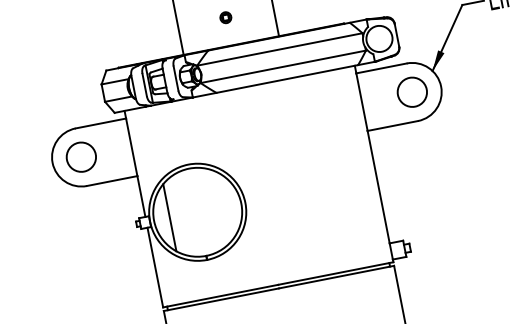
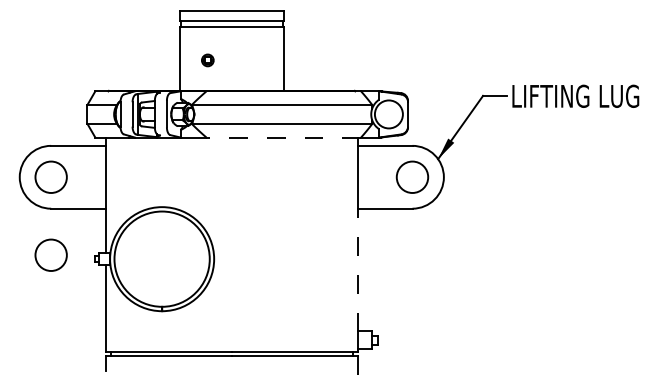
part: (225, 17) -> (207, 60), moved
line: (287, 79) -> (283, 137), solid -> dashed
line: (378, 186) -> (357, 269), solid -> dashed
line: (169, 217) -> (131, 258), removed
circle: (94, 228) -> (50, 254), added

